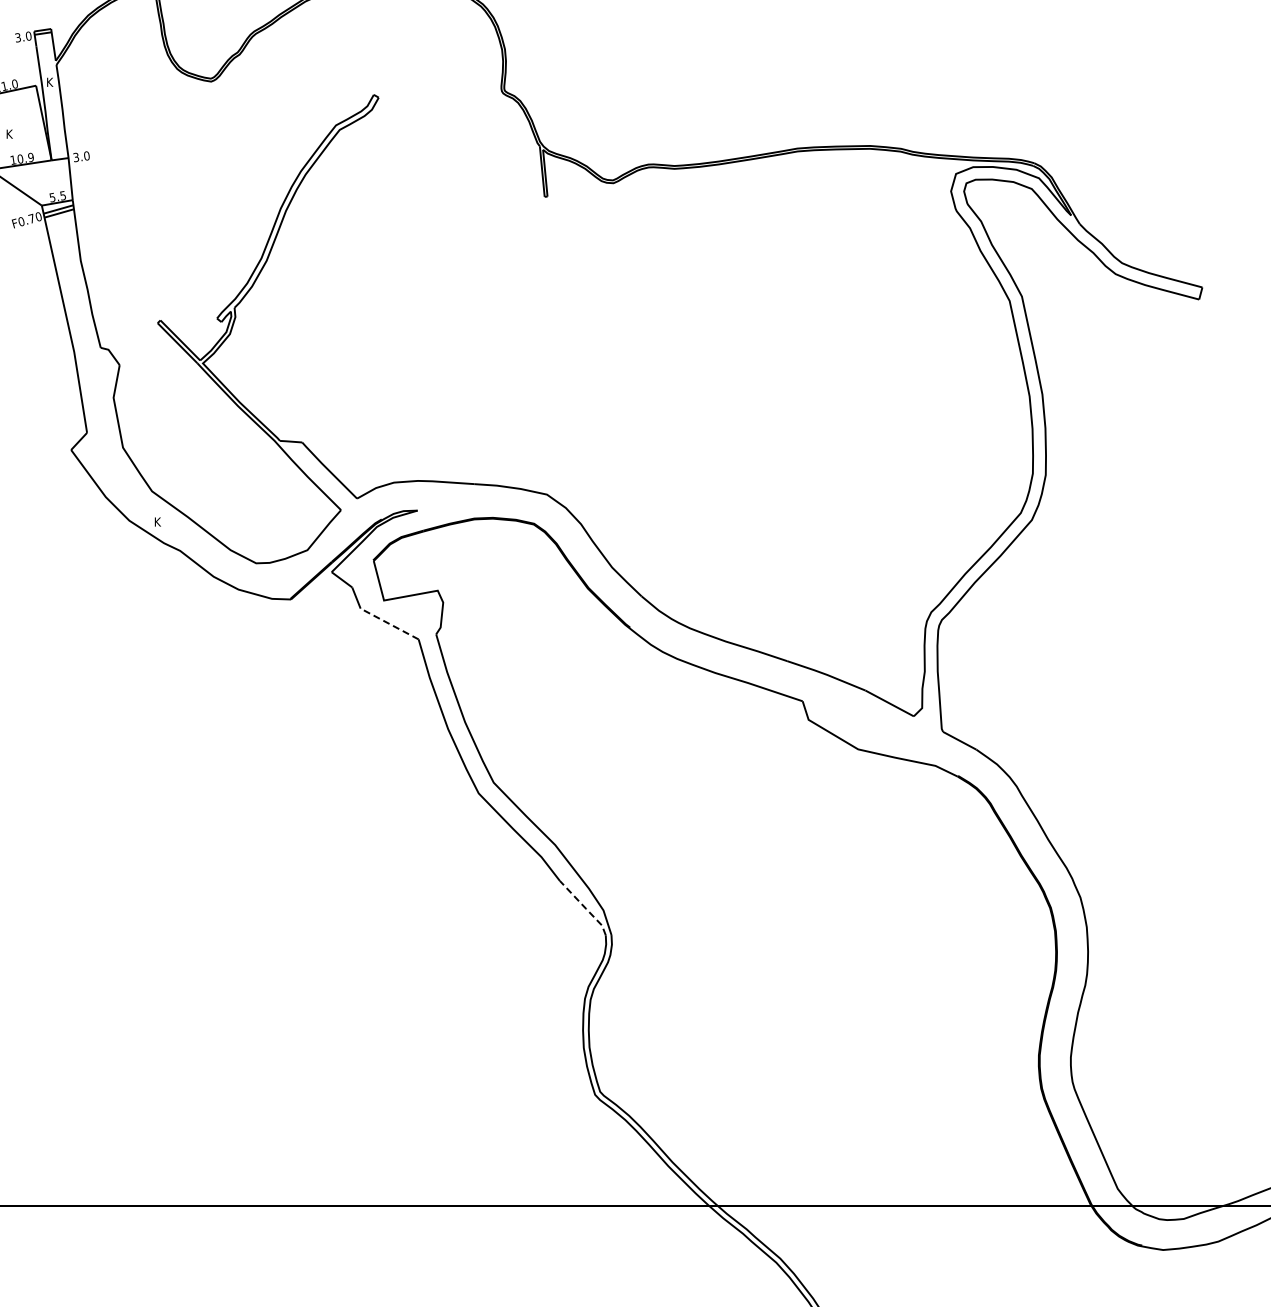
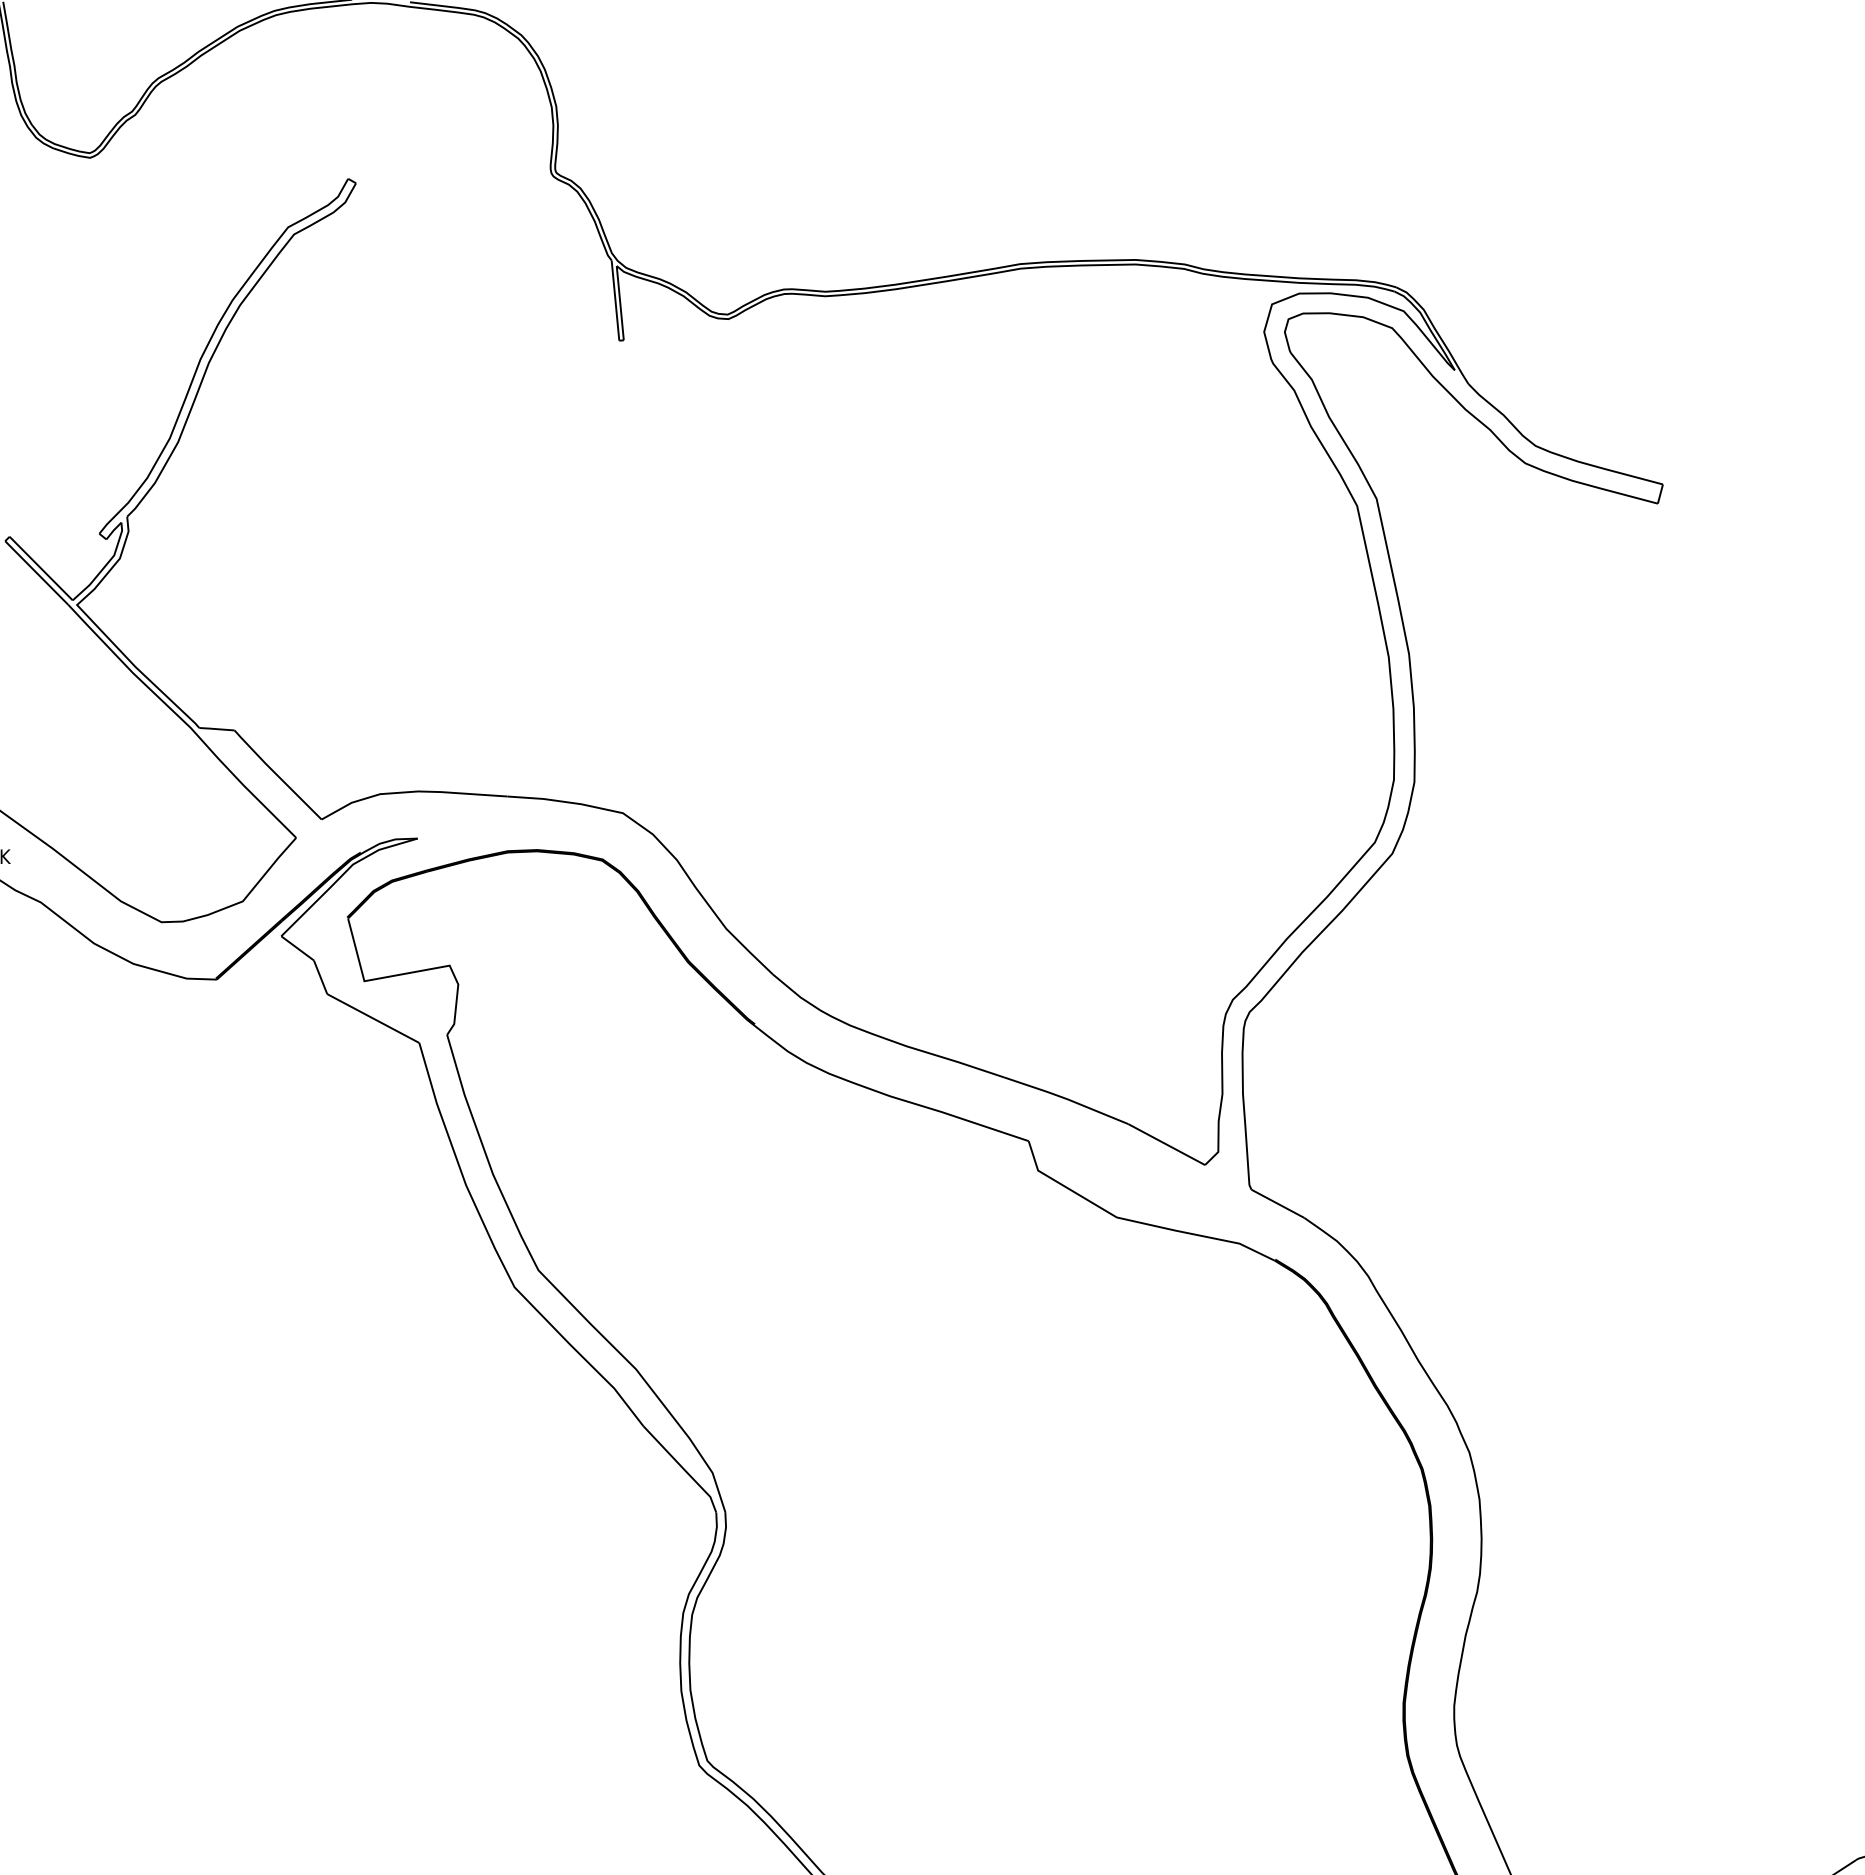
line: (389, 624) -> (373, 1019), dashed -> solid
line: (584, 907) -> (682, 1468), dashed -> solid

